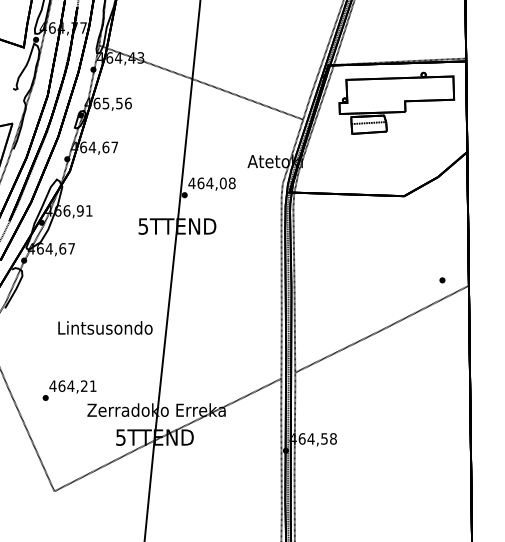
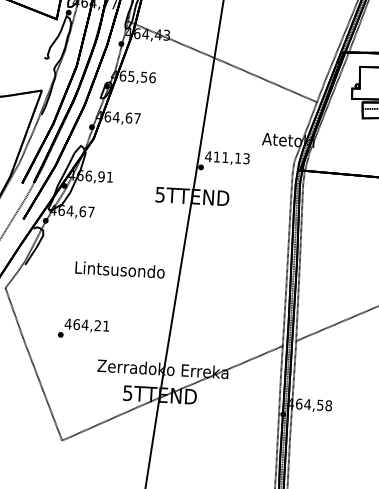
text: (216, 183) -> (231, 158), 464,08 -> 411,13
text: (105, 327) -> (120, 269), moved
text: (69, 390) -> (83, 329), moved

